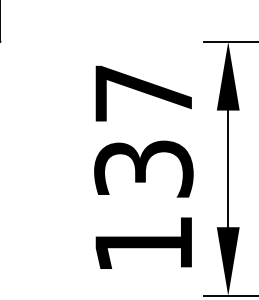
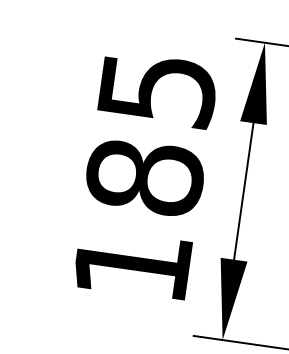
text: (143, 131) -> (150, 133), 137 -> 185

